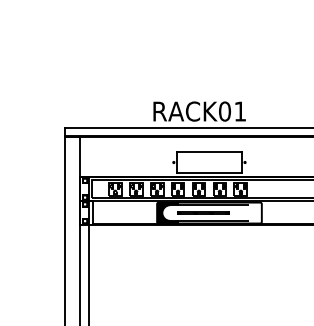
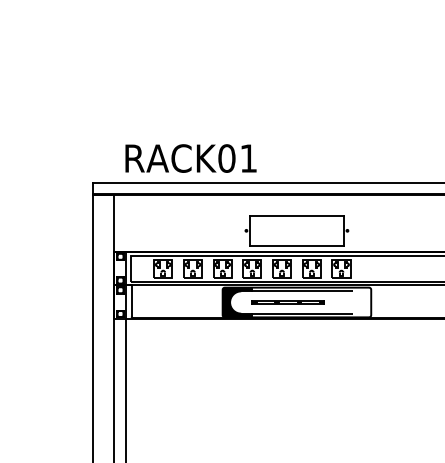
text: (199, 111) -> (190, 158), moved

